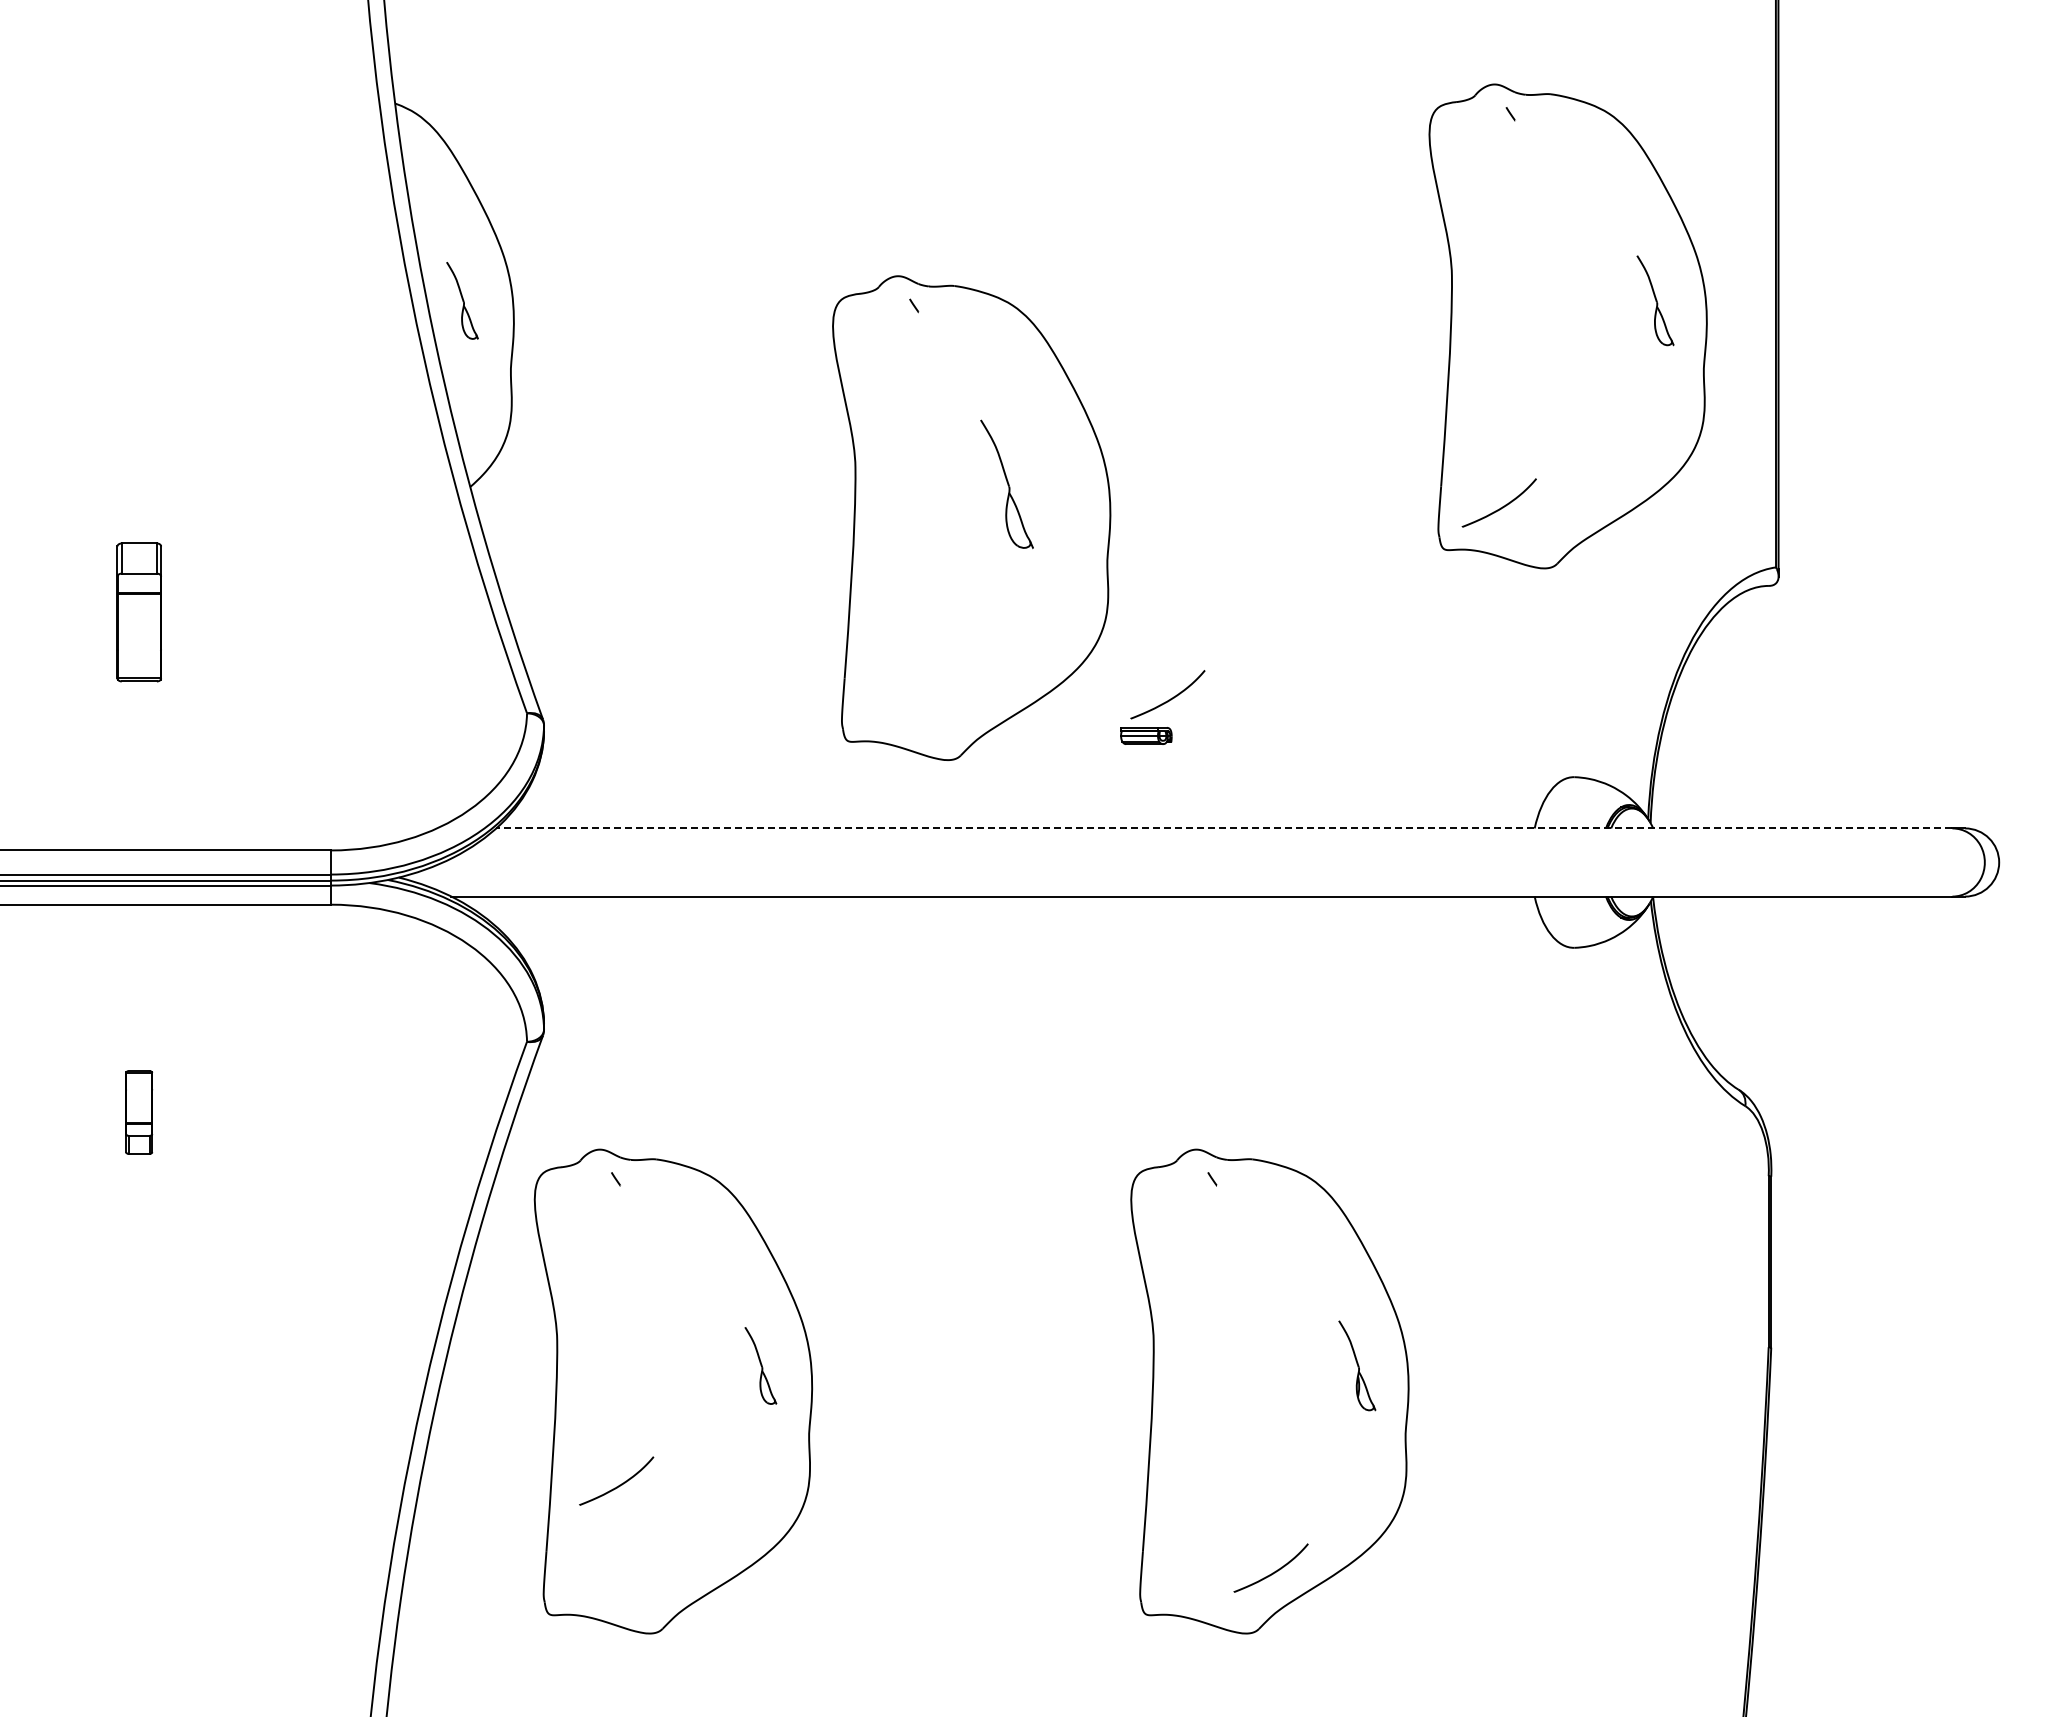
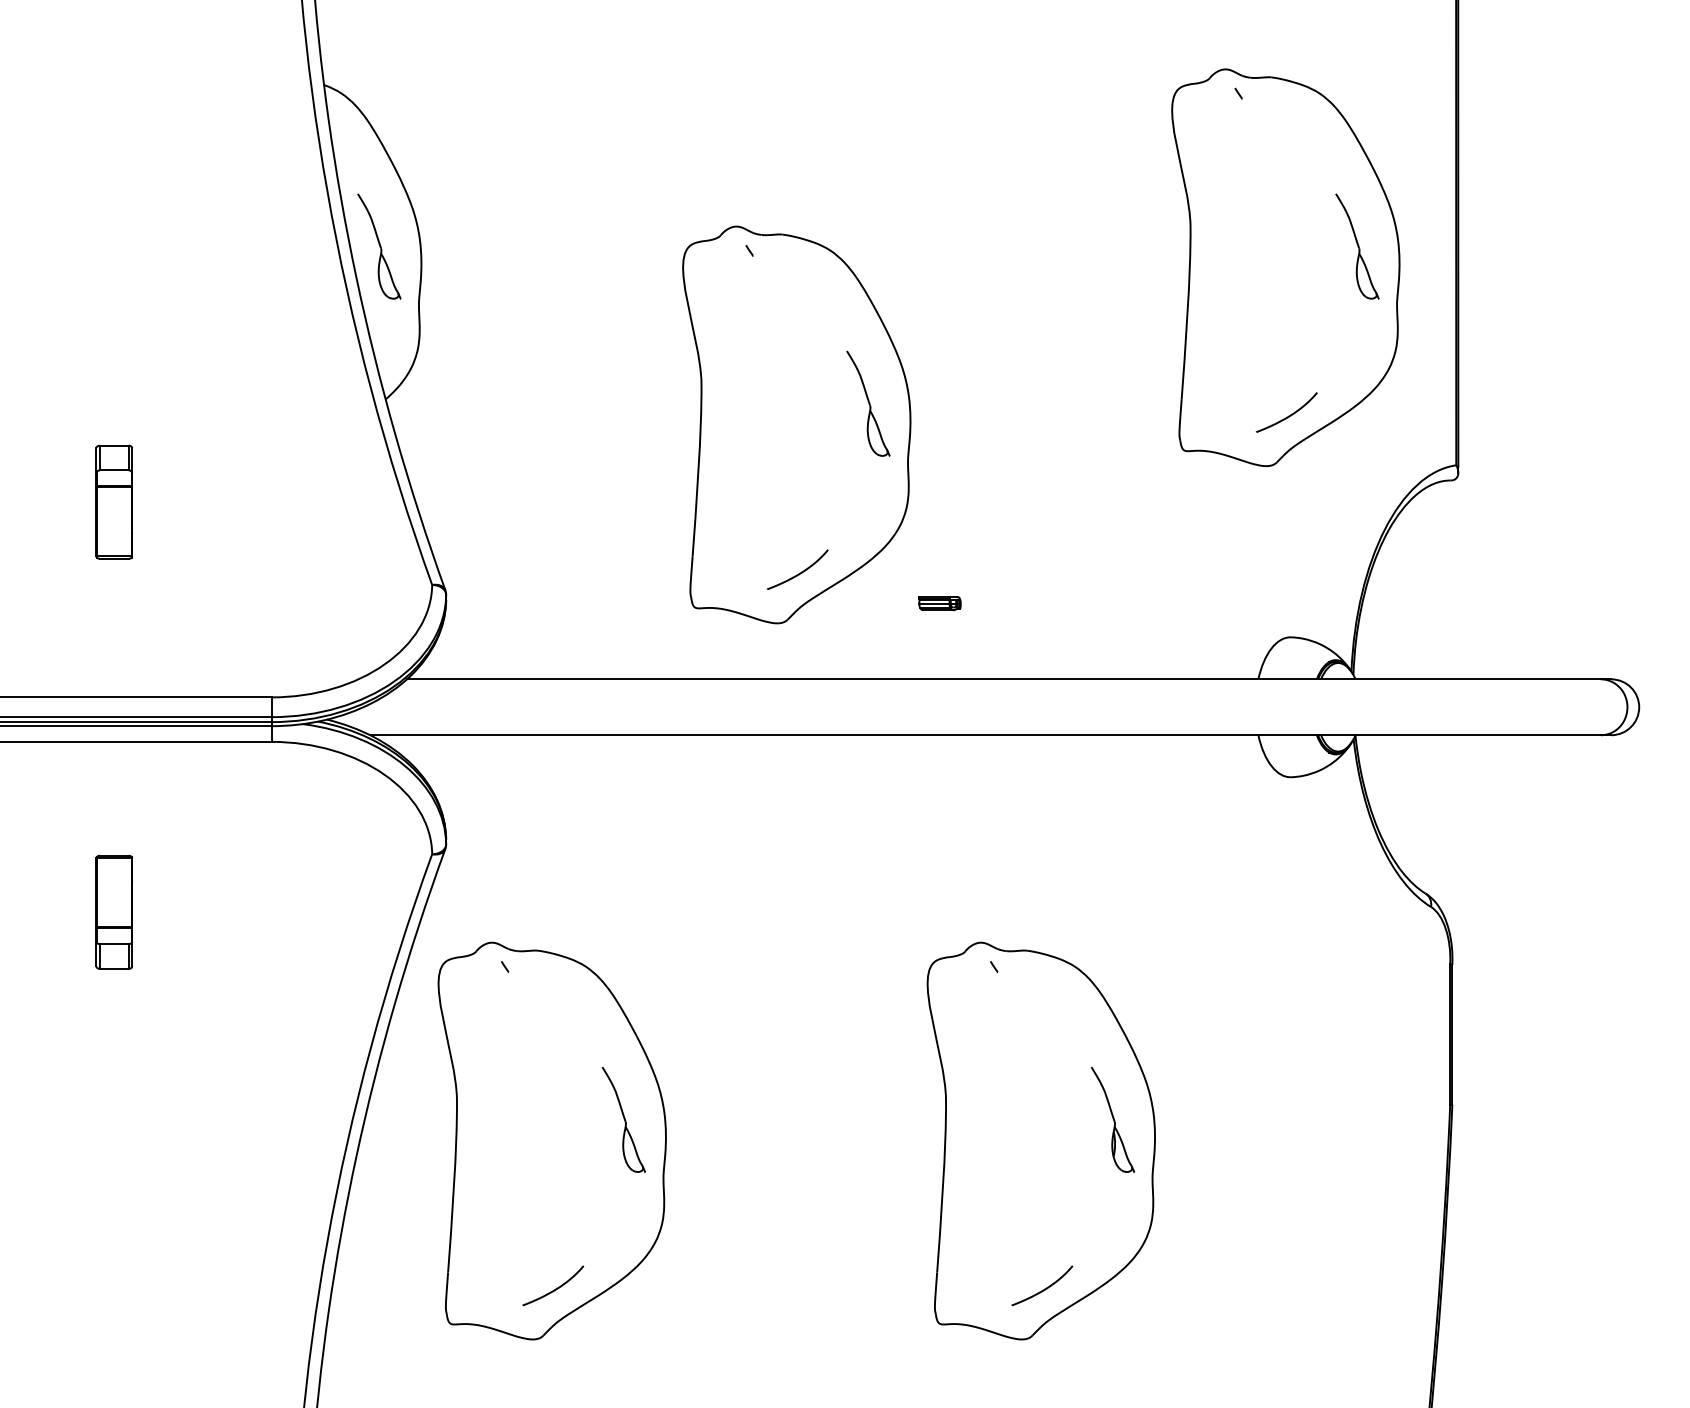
part: (462, 300) -> (379, 246), size x1.67
part: (1655, 300) -> (1357, 246), size x1.43
part: (1006, 484) -> (867, 403), moved
curve: (1500, 507) -> (1287, 416), moved
curve: (1170, 698) -> (799, 572), moved
line: (1223, 828) -> (1003, 679), dashed -> solid
part: (138, 1112) -> (113, 912), size x1.67
part: (760, 1365) -> (623, 1119), size x1.67
part: (1357, 1365) -> (1113, 1119), size x1.43
curve: (619, 1484) -> (555, 1288), moved

